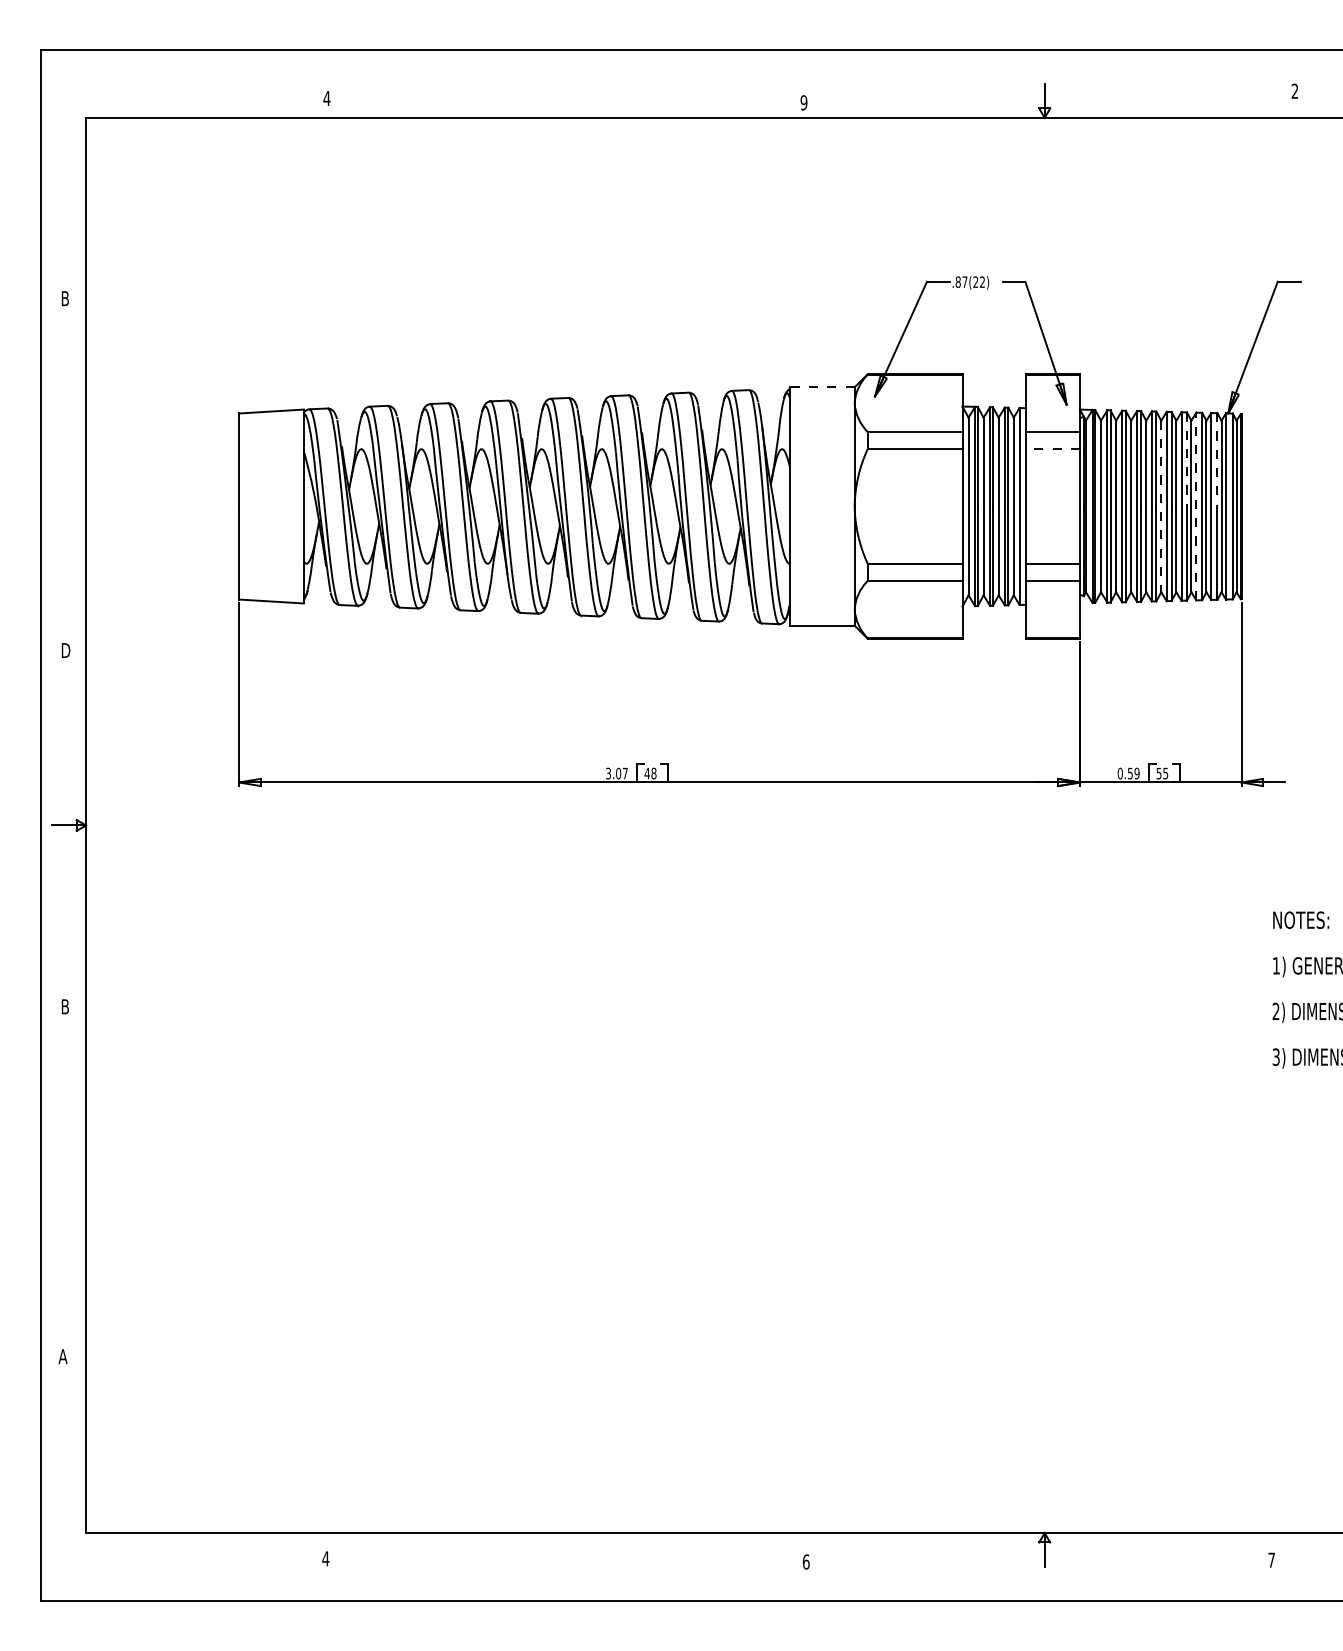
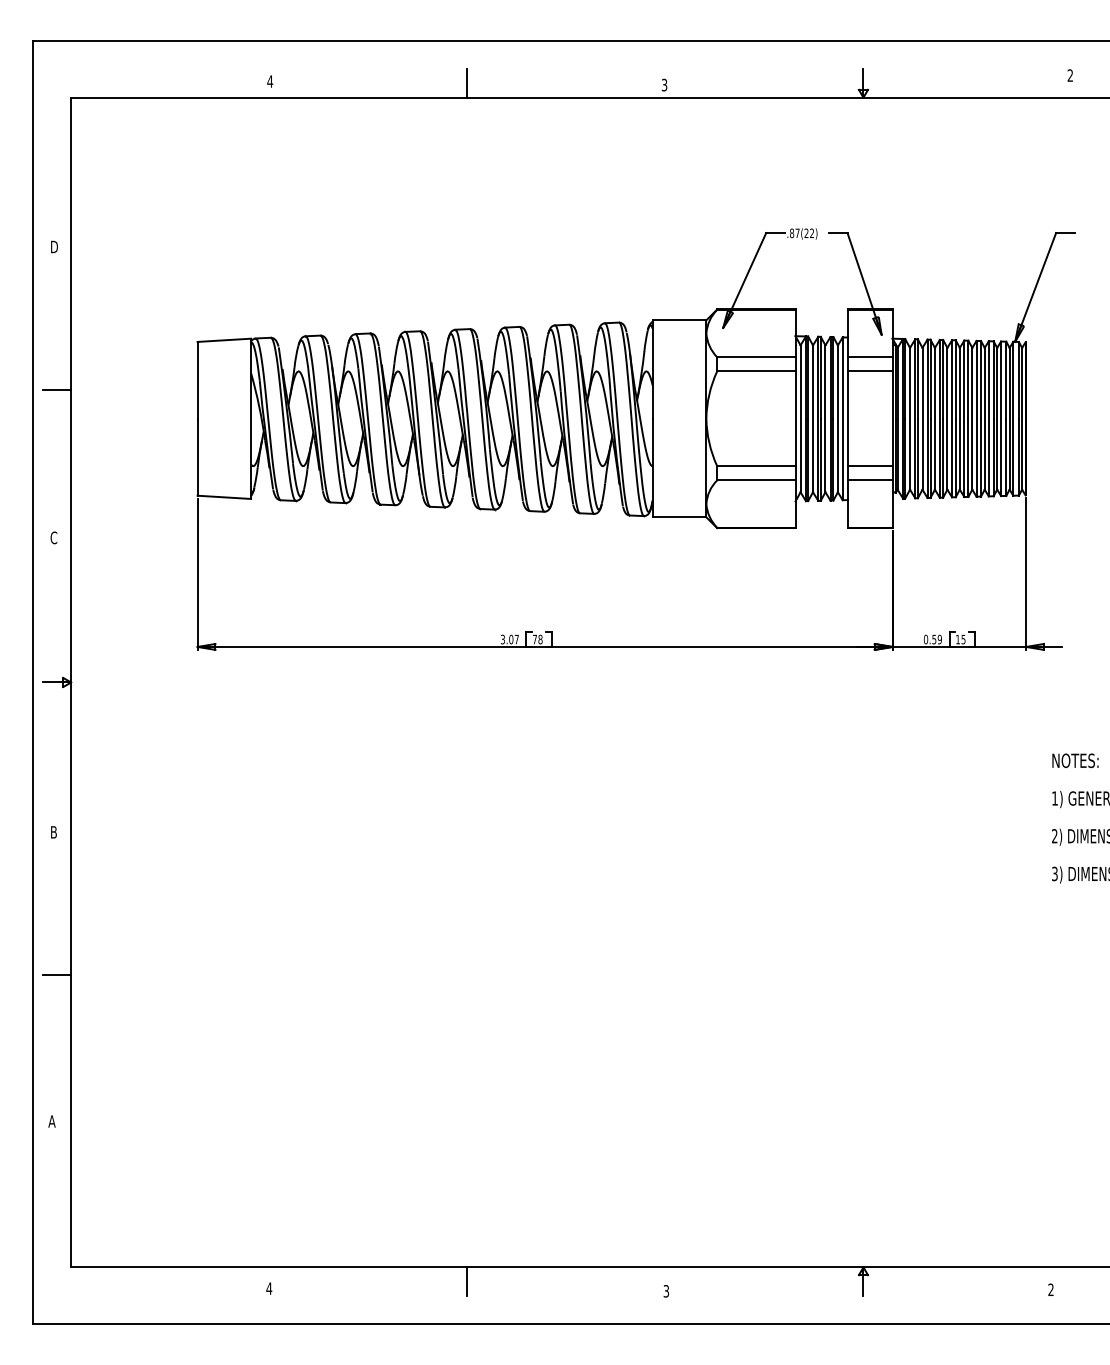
line: (565, 100) -> (467, 83), added
text: (803, 102) -> (664, 84), 9 -> 3
text: (66, 298) -> (54, 246), B -> D
line: (821, 387) -> (678, 320), dashed -> solid
line: (1053, 449) -> (870, 371), dashed -> solid
line: (1186, 459) -> (980, 379), dashed -> solid
line: (1217, 459) -> (1006, 379), dashed -> solid
line: (68, 471) -> (56, 389), added
line: (1161, 506) -> (960, 418), dashed -> solid
line: (1196, 506) -> (988, 418), dashed -> solid
text: (65, 650) -> (54, 537), D -> C
text: (646, 773) -> (534, 639), 48 -> 78
text: (1158, 773) -> (957, 639), 55 -> 15
line: (68, 1179) -> (56, 975), added
line: (565, 1550) -> (467, 1281), added
text: (1271, 1559) -> (1050, 1289), 7 -> 2
text: (805, 1561) -> (665, 1290), 6 -> 3

